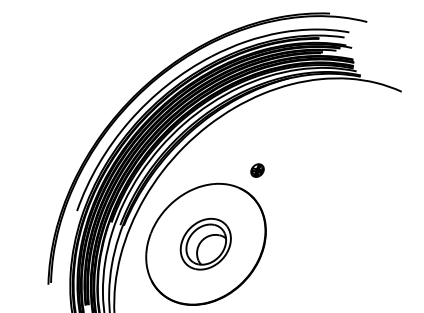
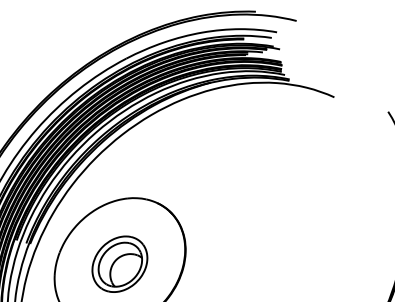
part: (257, 170) -> (176, 183), removed

